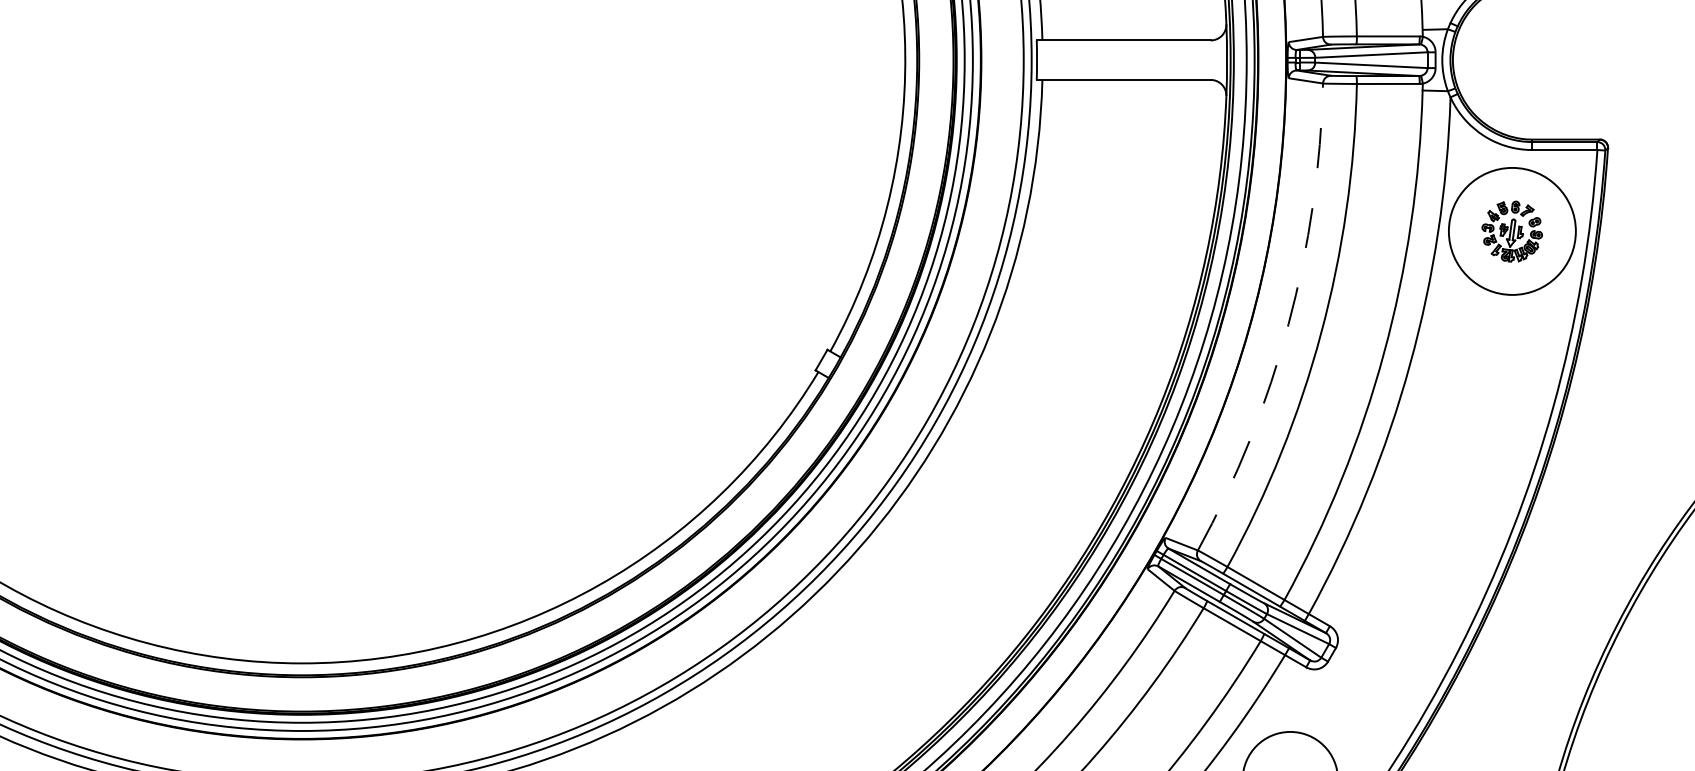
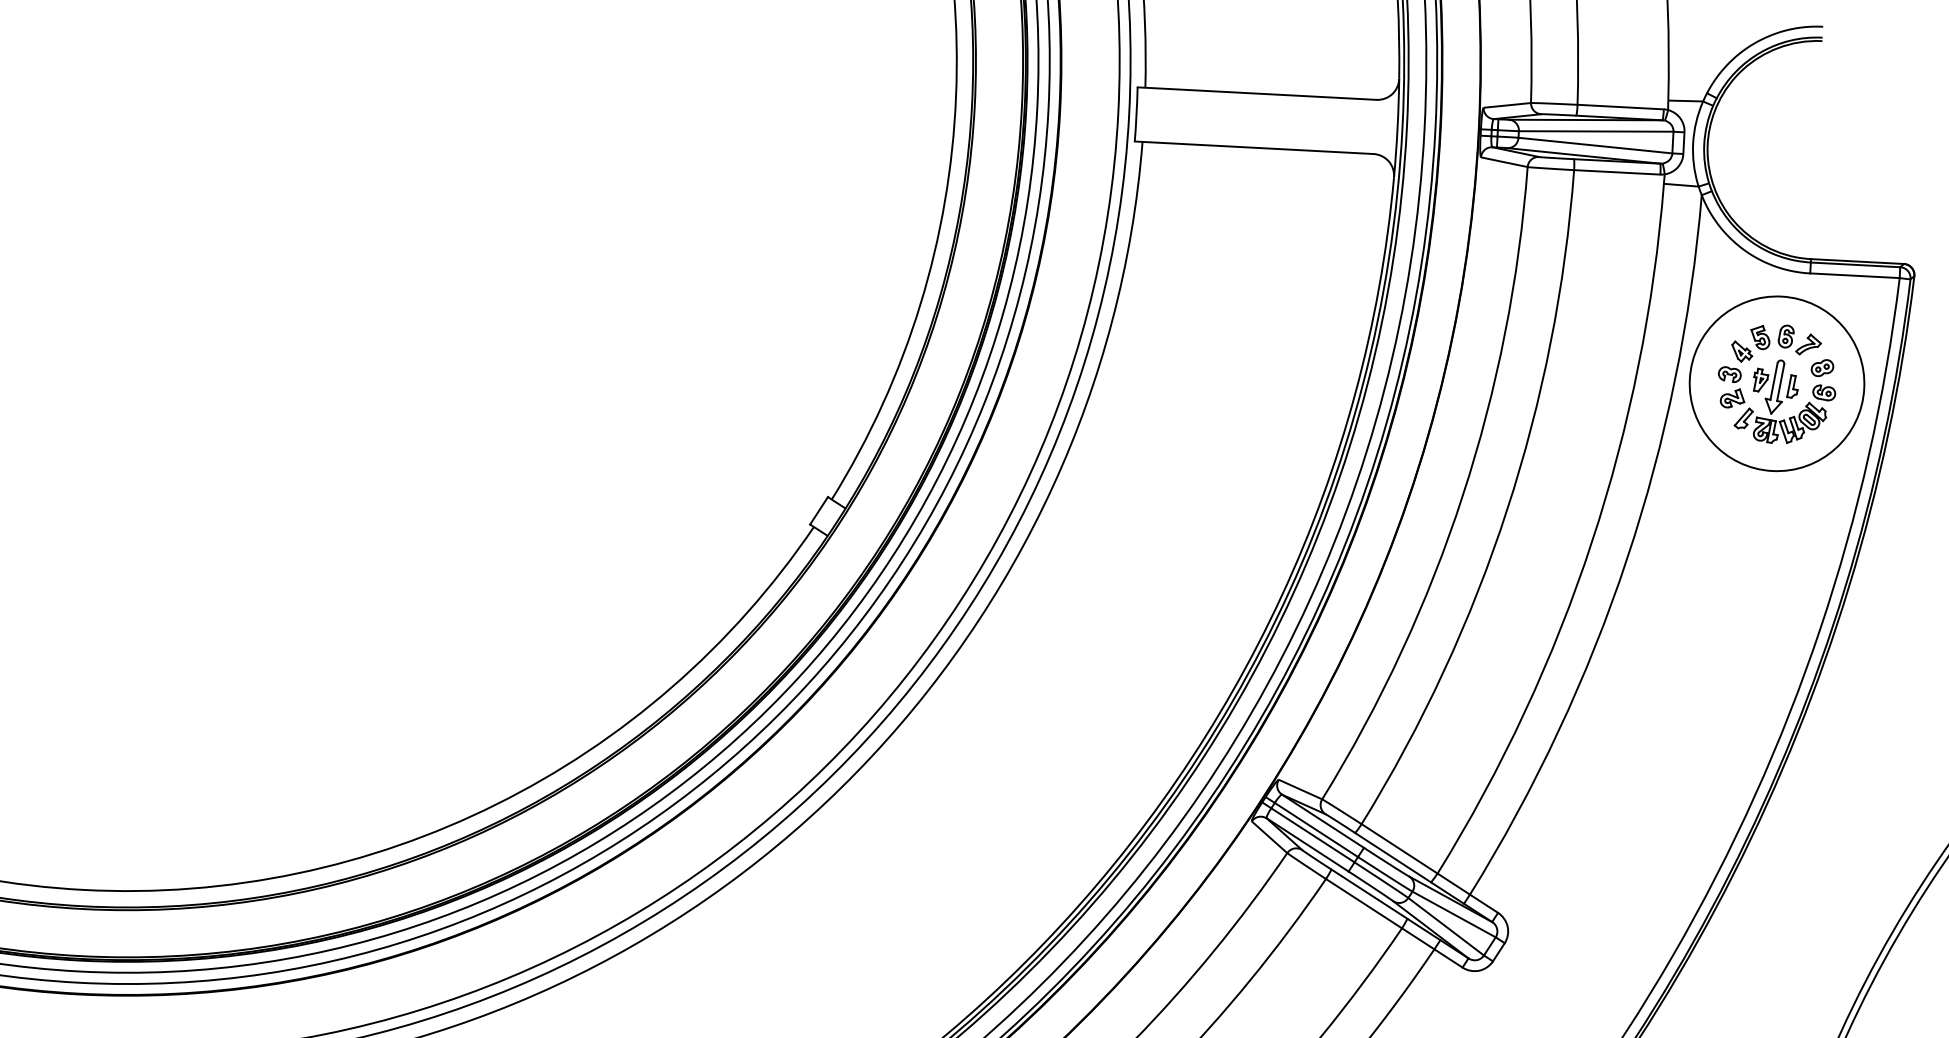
part: (1511, 231) -> (1775, 383), size x1.43
arc: (1288, 324) -> (1462, 495), dashed -> solid

